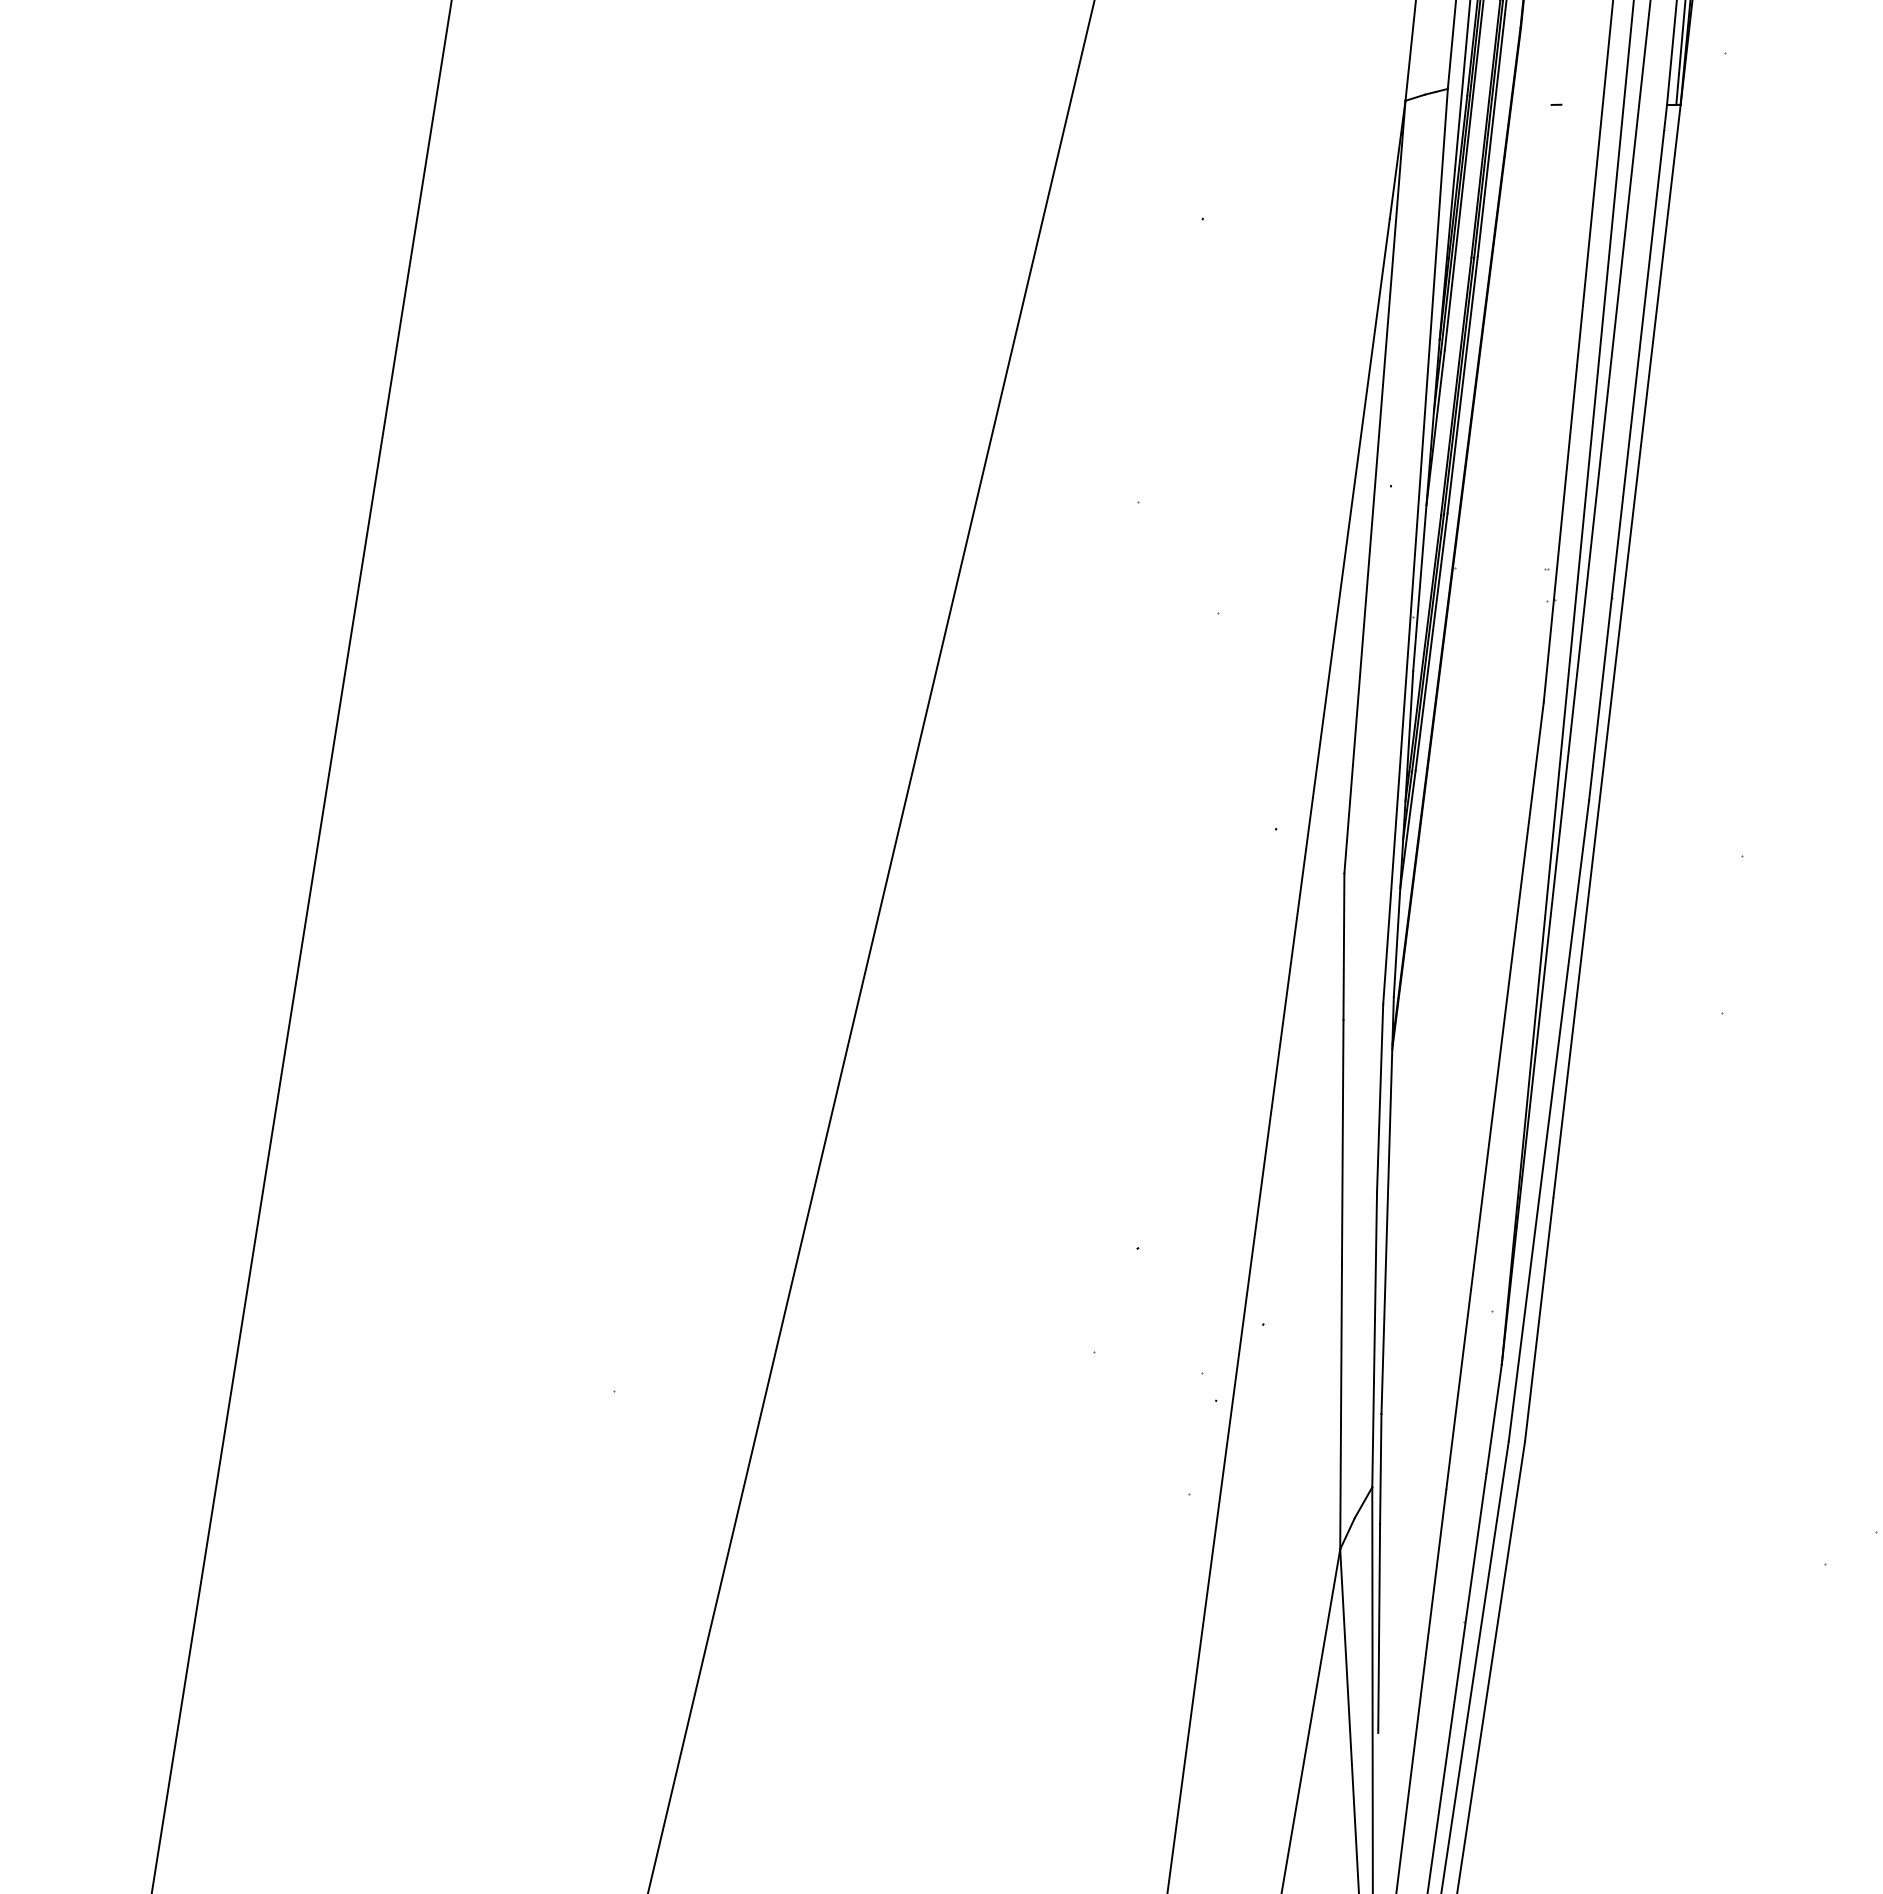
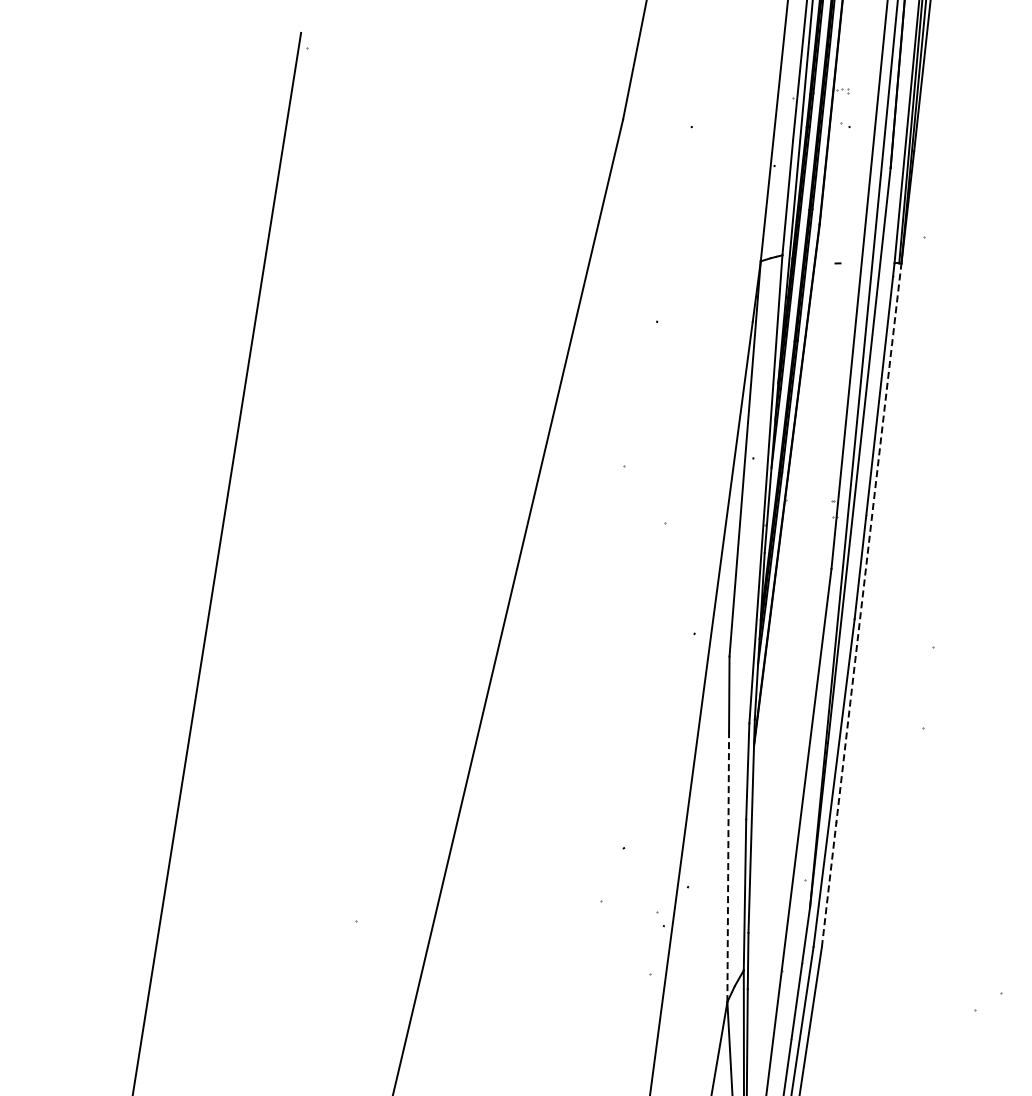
line: (1602, 771) -> (861, 604), solid -> dashed
line: (1342, 1284) -> (728, 866), solid -> dashed

